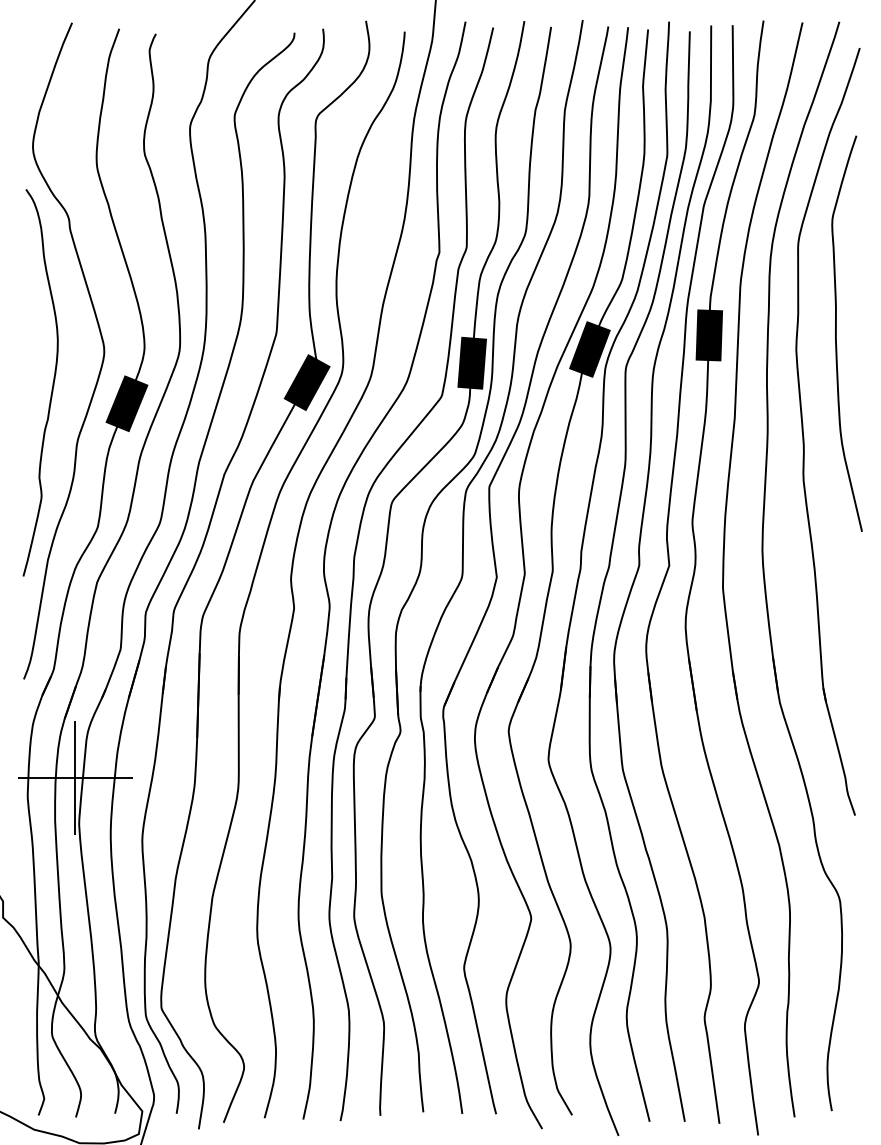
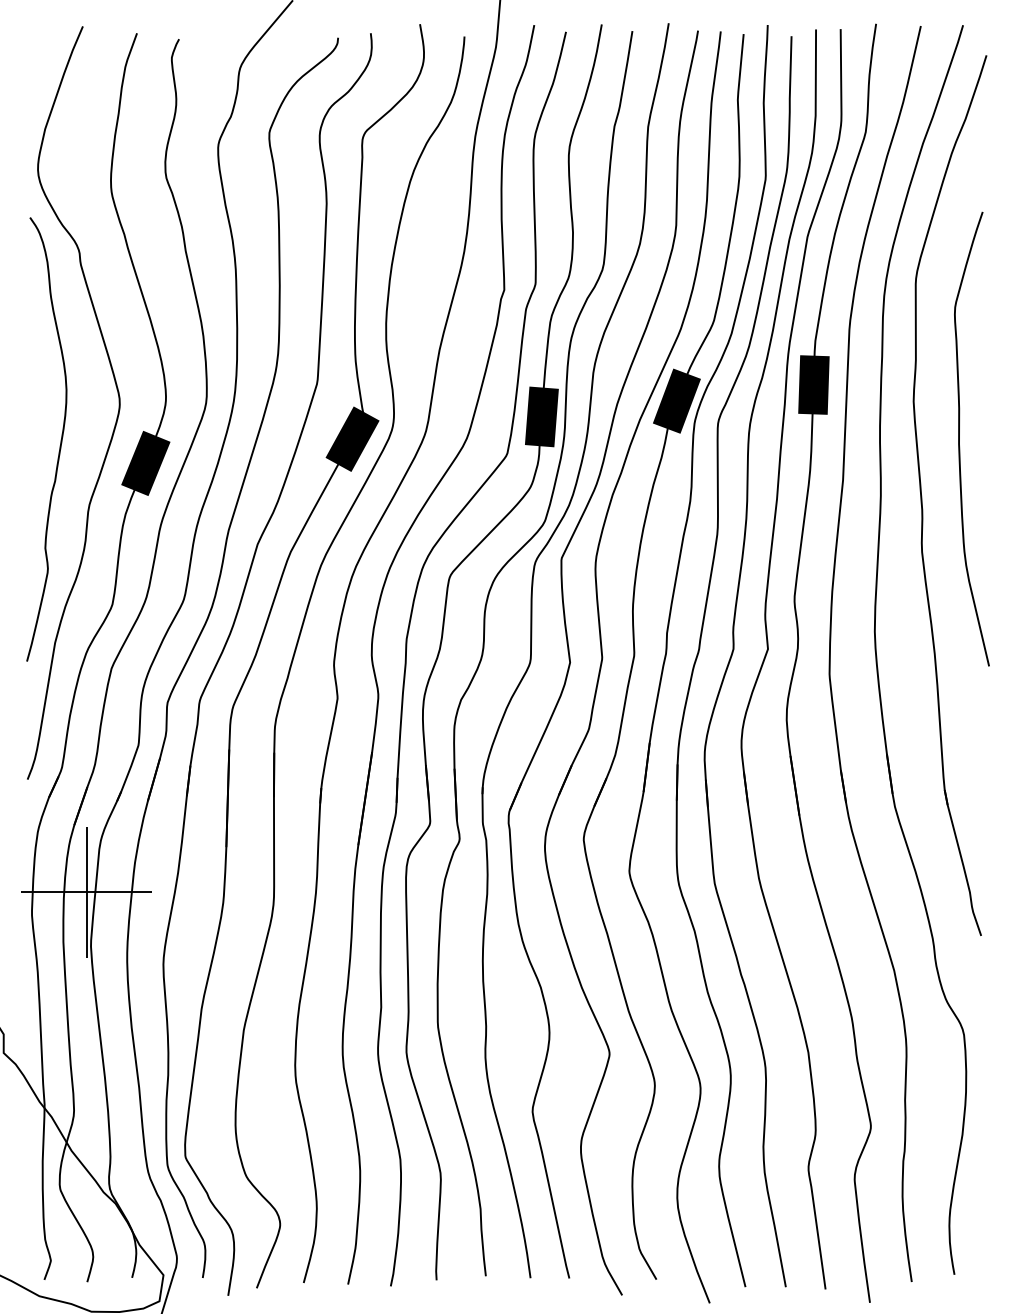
curve: (836, 333) -> (959, 438), moved

